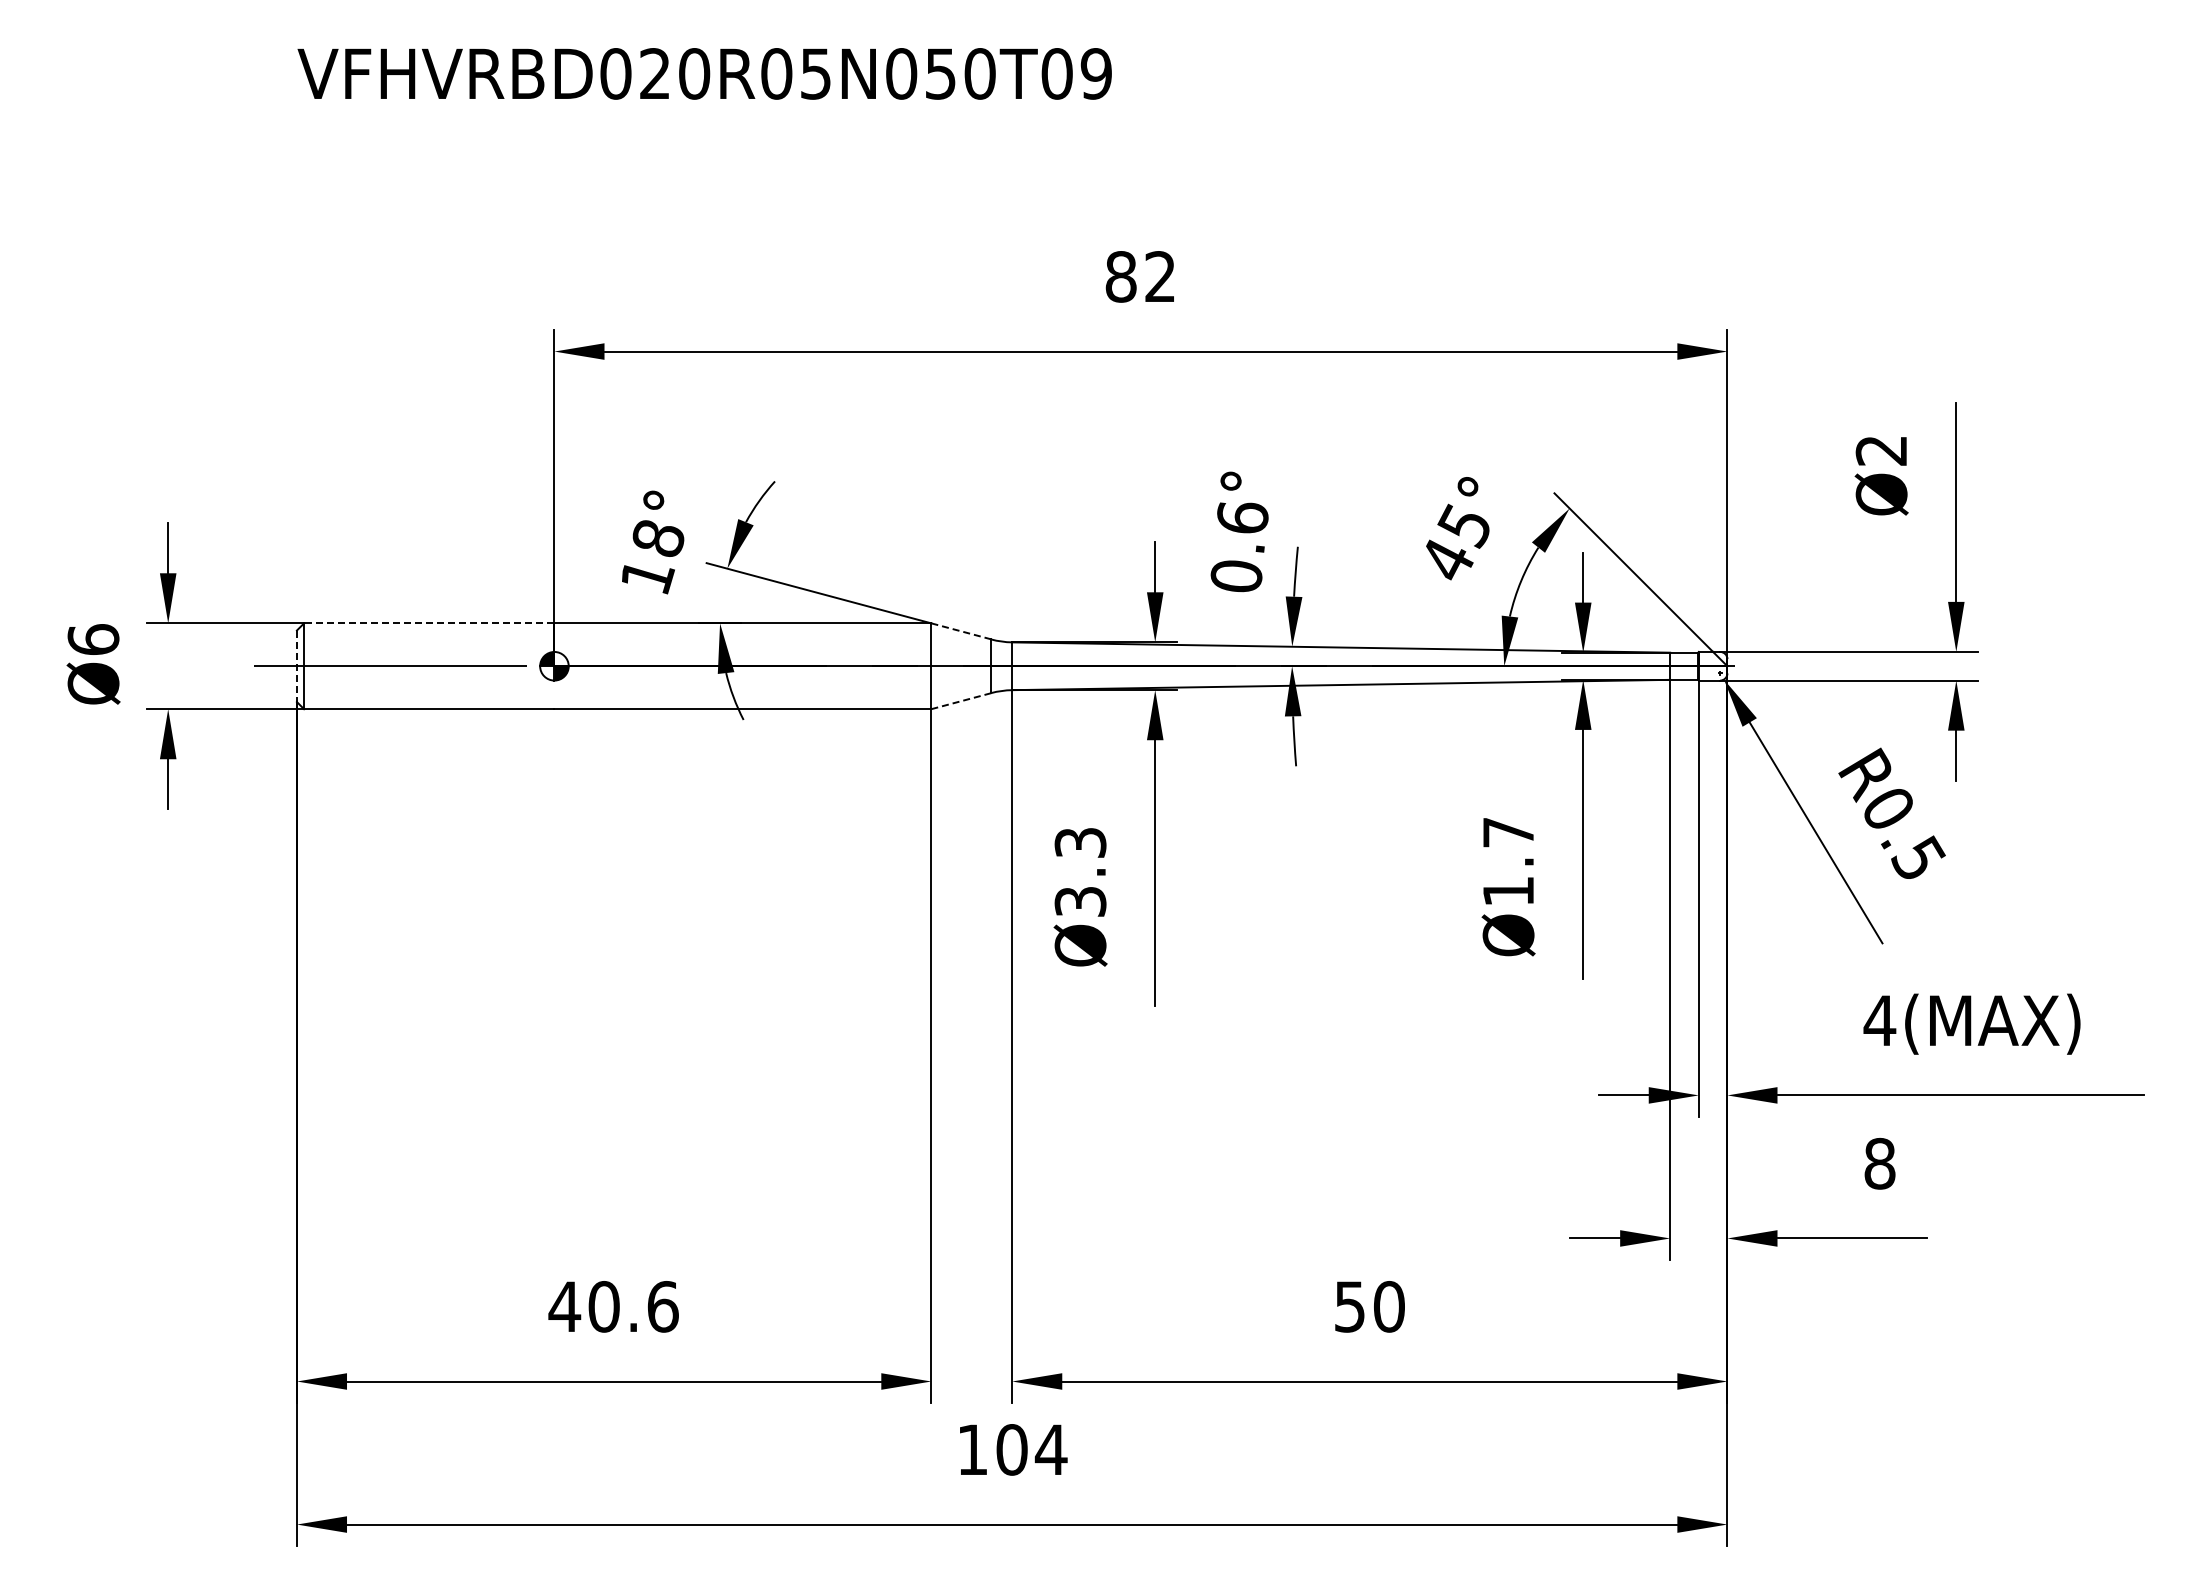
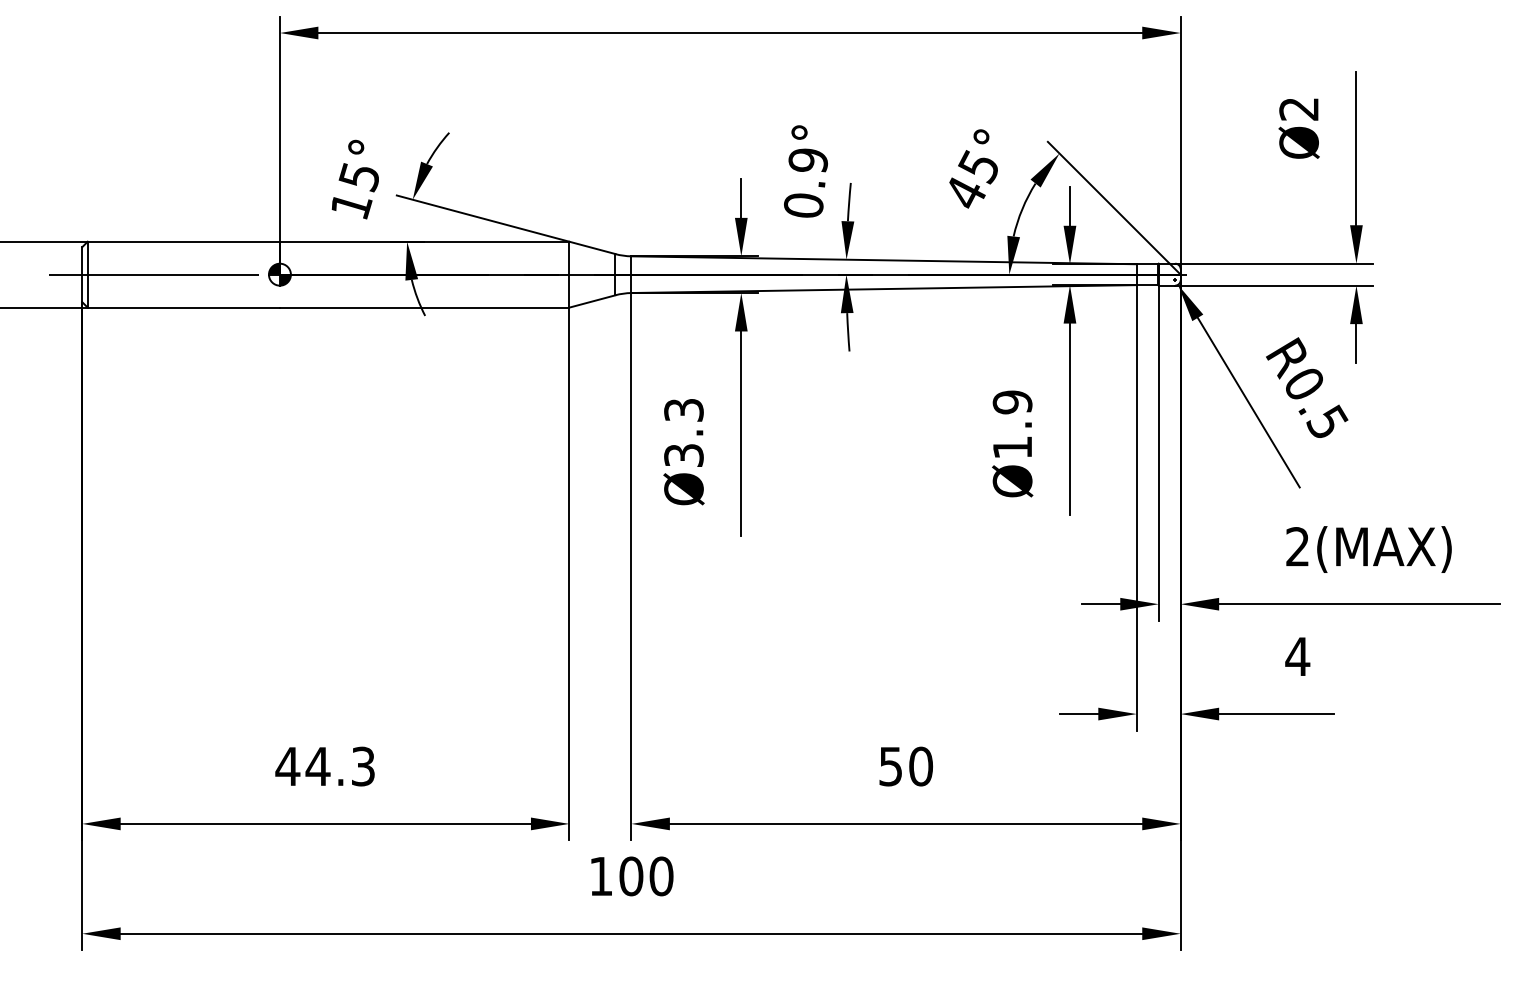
text: (1242, 517) -> (808, 160), 0.6° -> 0.9°
text: (657, 539) -> (359, 177), 18° -> 15°
line: (428, 623) -> (183, 241), dashed -> solid
line: (960, 631) -> (591, 247), dashed -> solid
line: (296, 666) -> (81, 274), dashed -> solid
line: (961, 701) -> (592, 301), dashed -> solid
text: (1508, 832) -> (1012, 402), Ø1.7 -> Ø1.9
text: (1879, 1019) -> (1297, 545), 4(MAX) -> 2(MAX)
text: (1879, 1163) -> (1297, 656), 8 -> 4
text: (632, 1306) -> (339, 766), 40.6 -> 44.3
text: (1050, 1449) -> (660, 876), 104 -> 100

